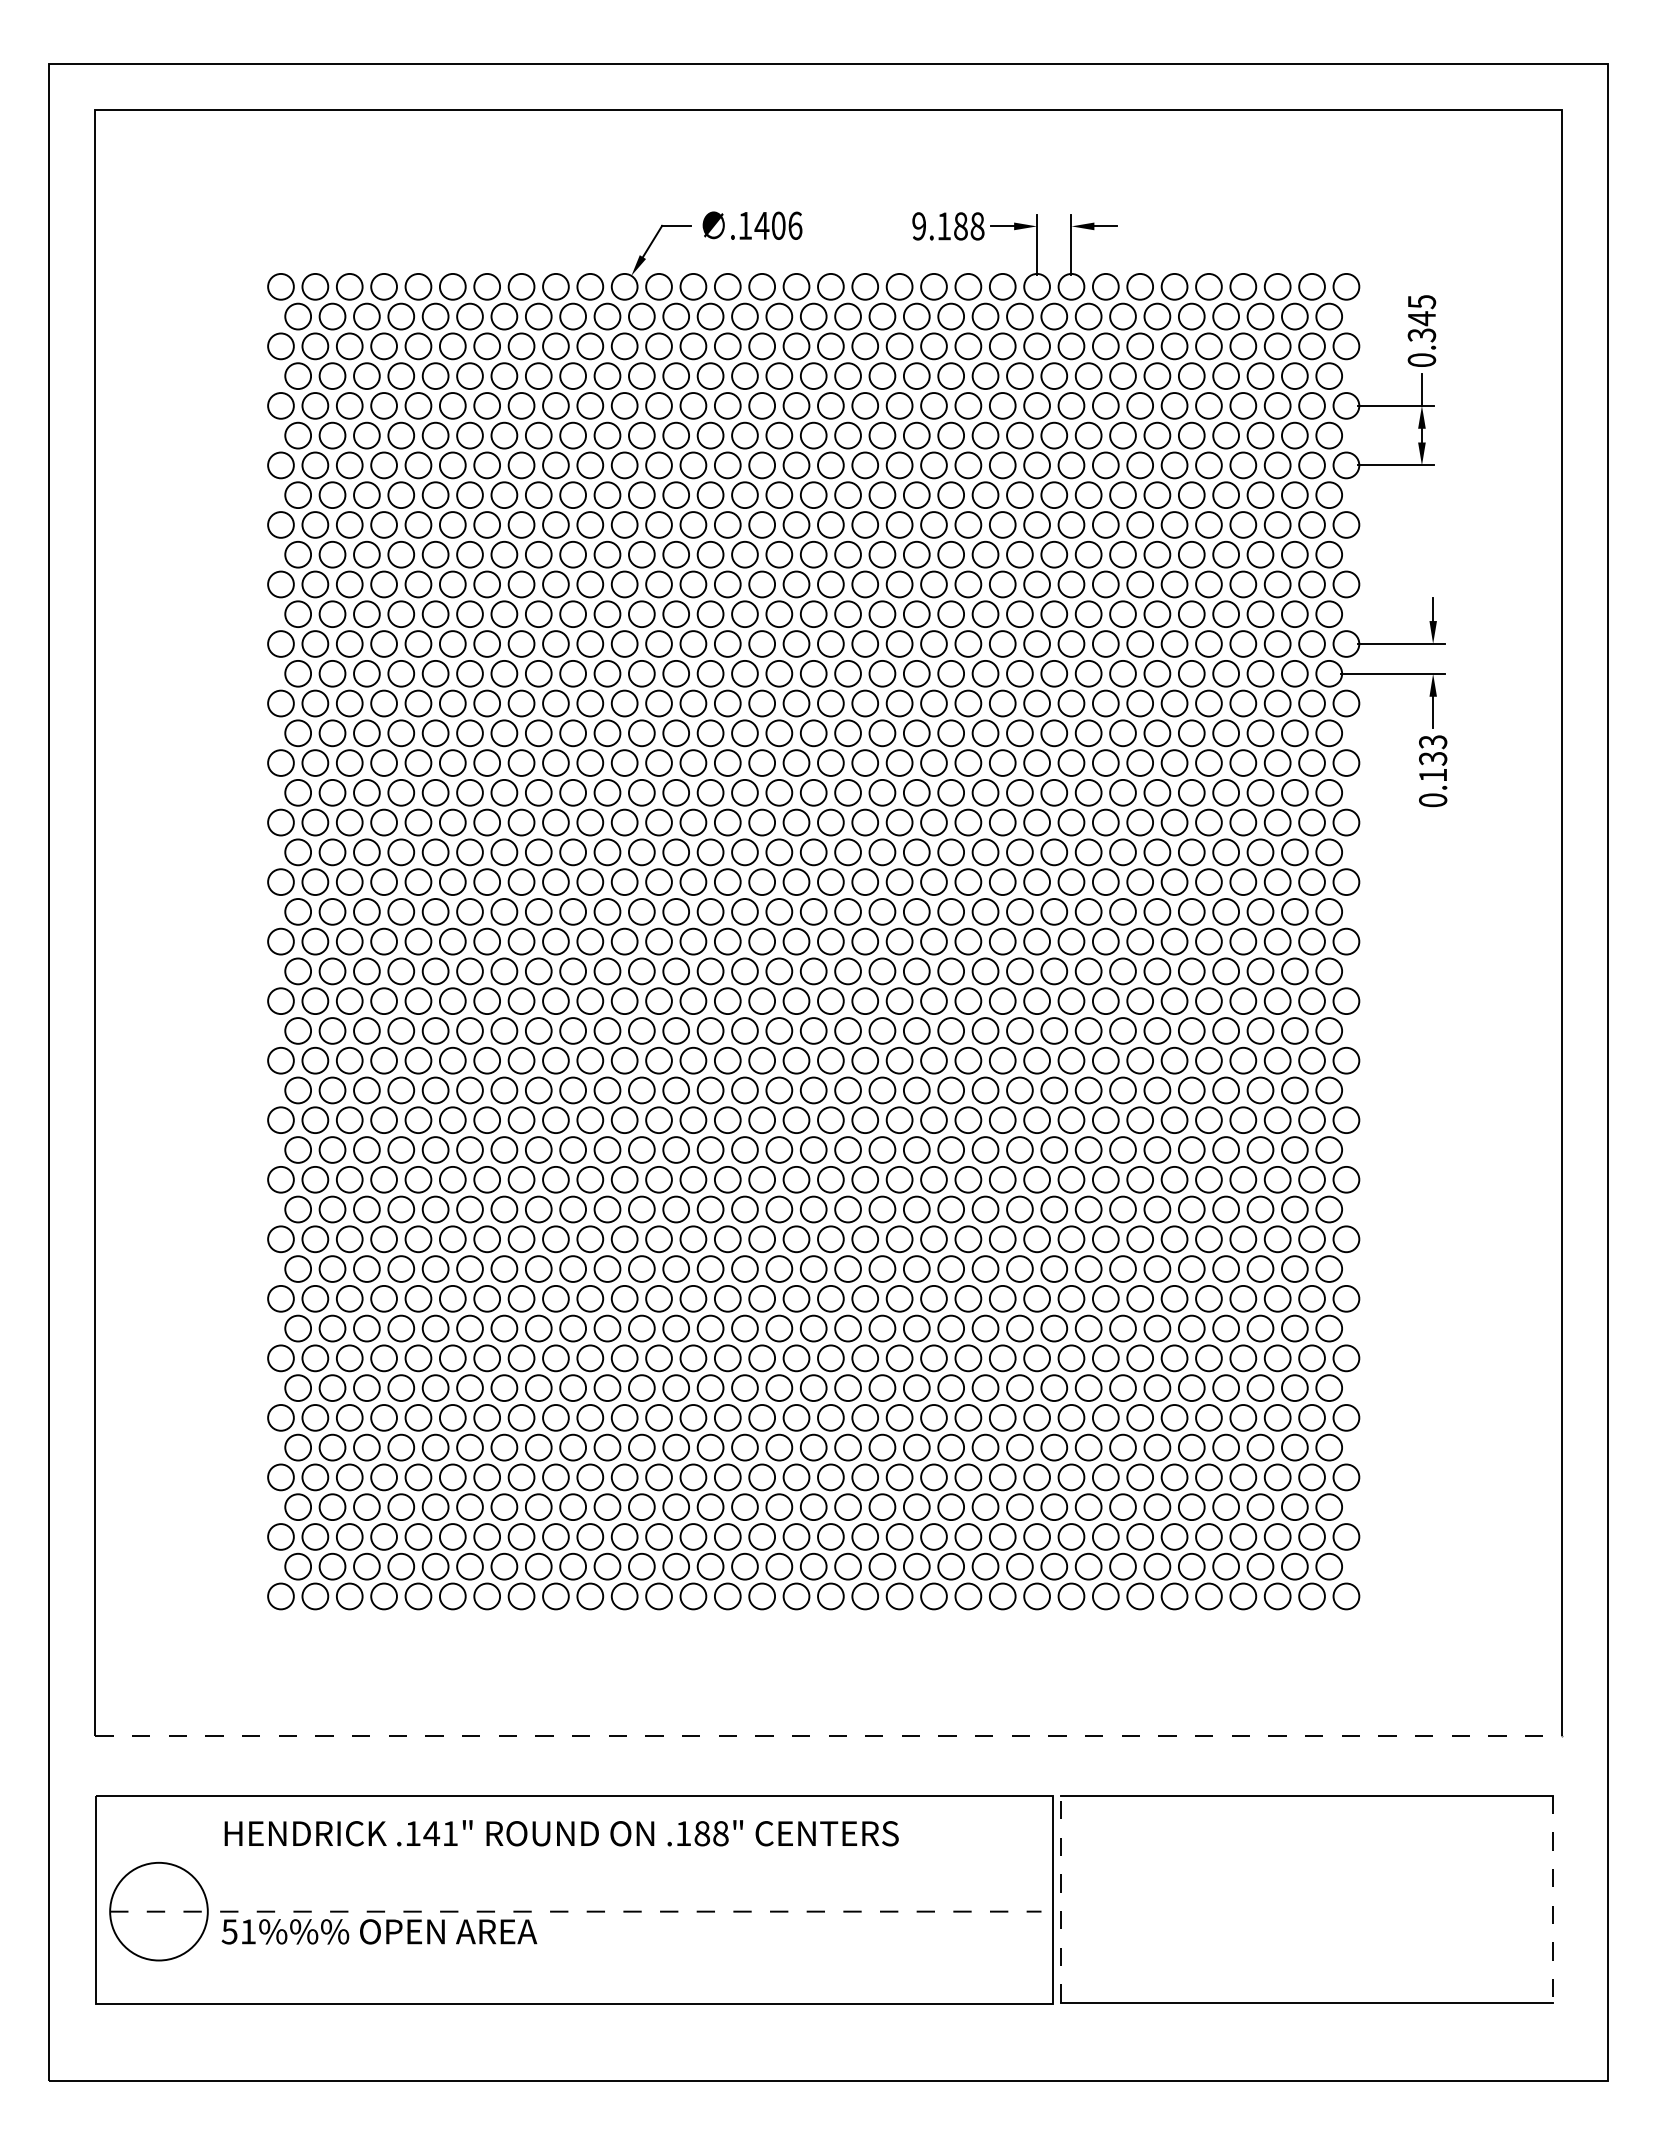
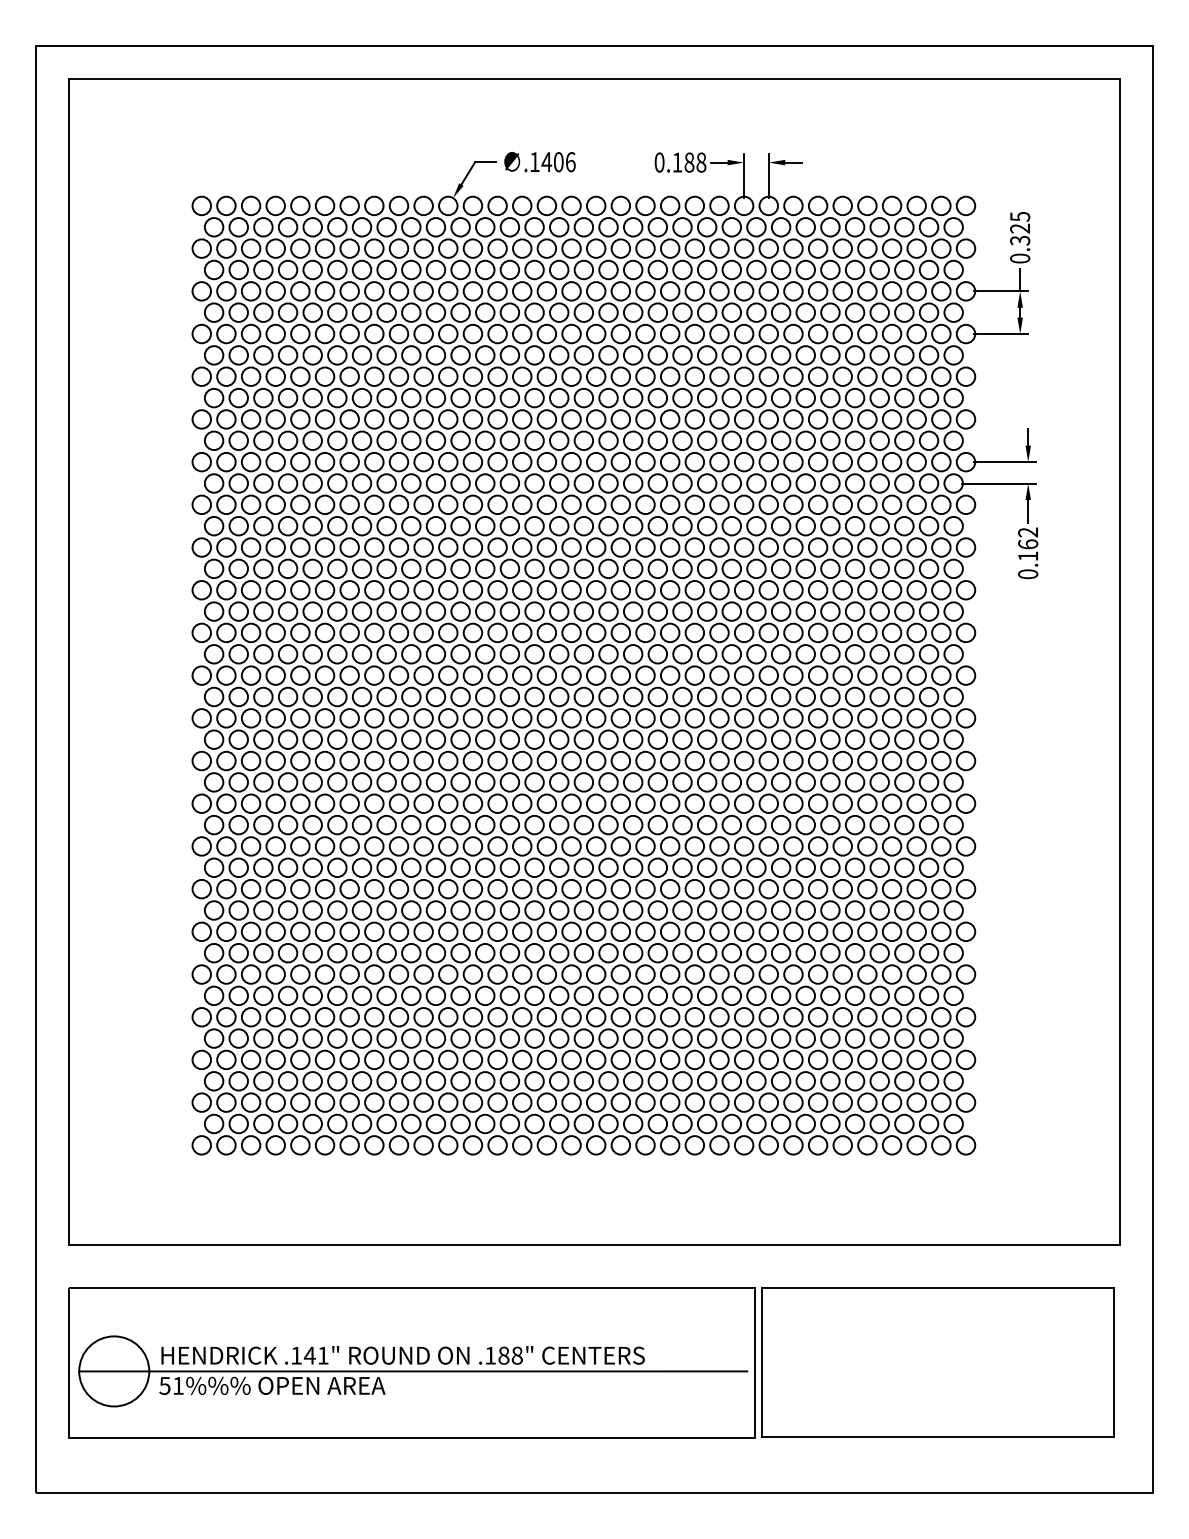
text: (919, 226) -> (659, 162), 9.188 -> 0.188
text: (1421, 318) -> (1019, 228), 0.345 -> 0.325
text: (1433, 750) -> (1028, 538), 0.133 -> 0.162
line: (829, 1735) -> (595, 1245), dashed -> solid
text: (561, 1833) -> (402, 1355), moved
line: (1061, 1898) -> (761, 1361), dashed -> solid
line: (1552, 1899) -> (1113, 1362), dashed -> solid
line: (575, 1911) -> (413, 1371), dashed -> solid

